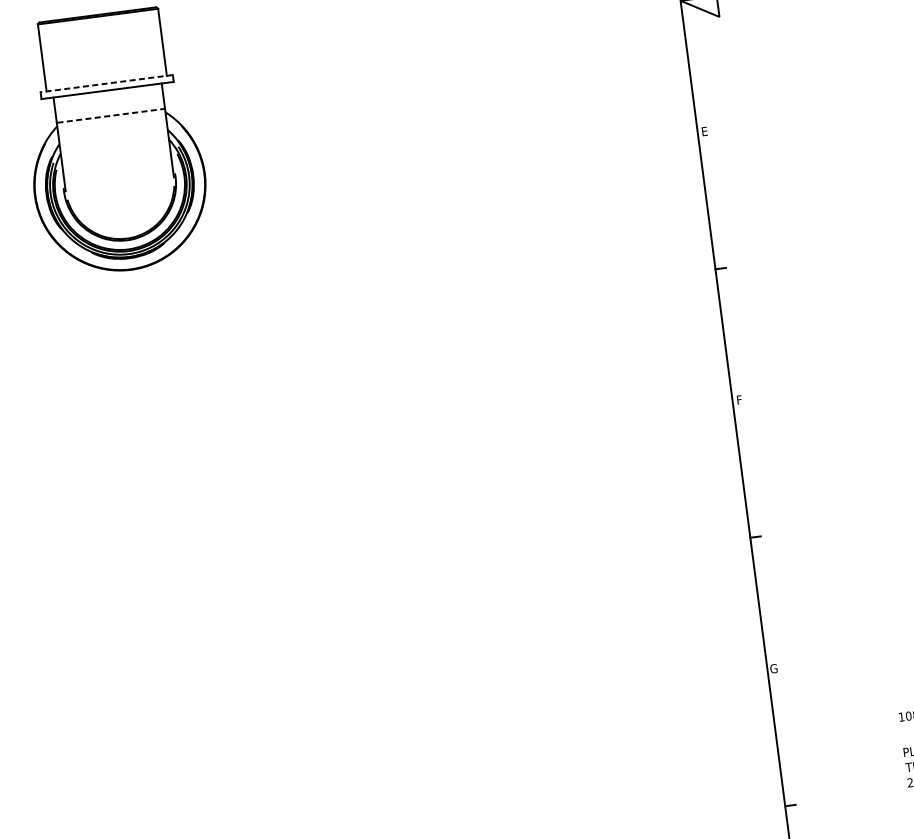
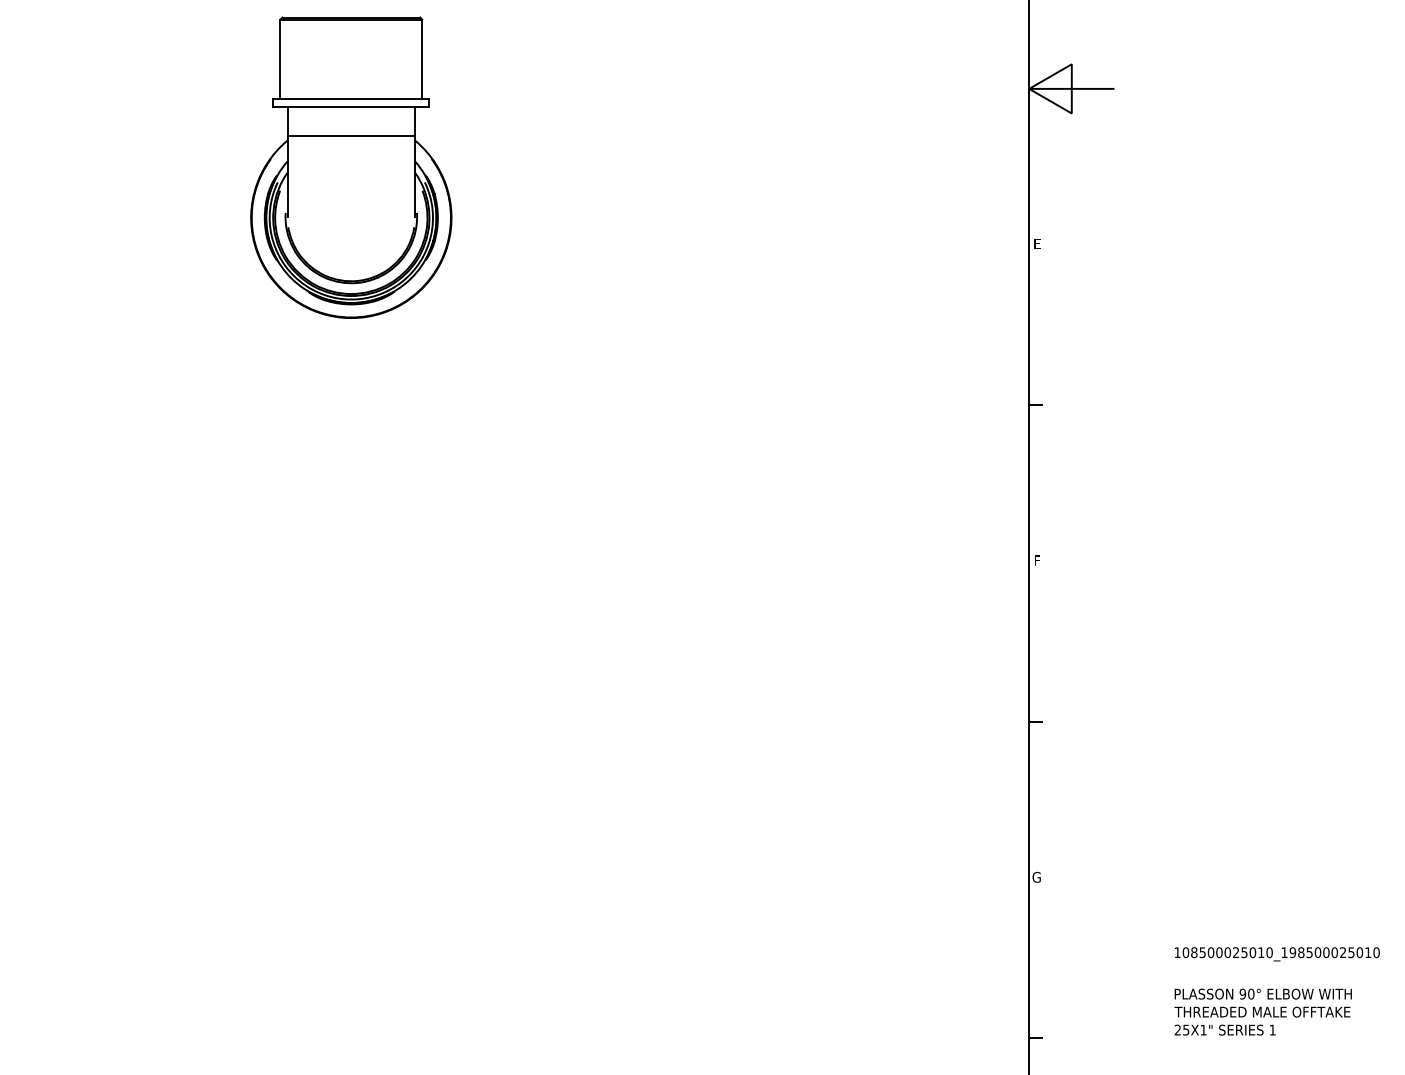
line: (106, 83) -> (351, 98), dashed -> solid
line: (111, 115) -> (351, 136), dashed -> solid

